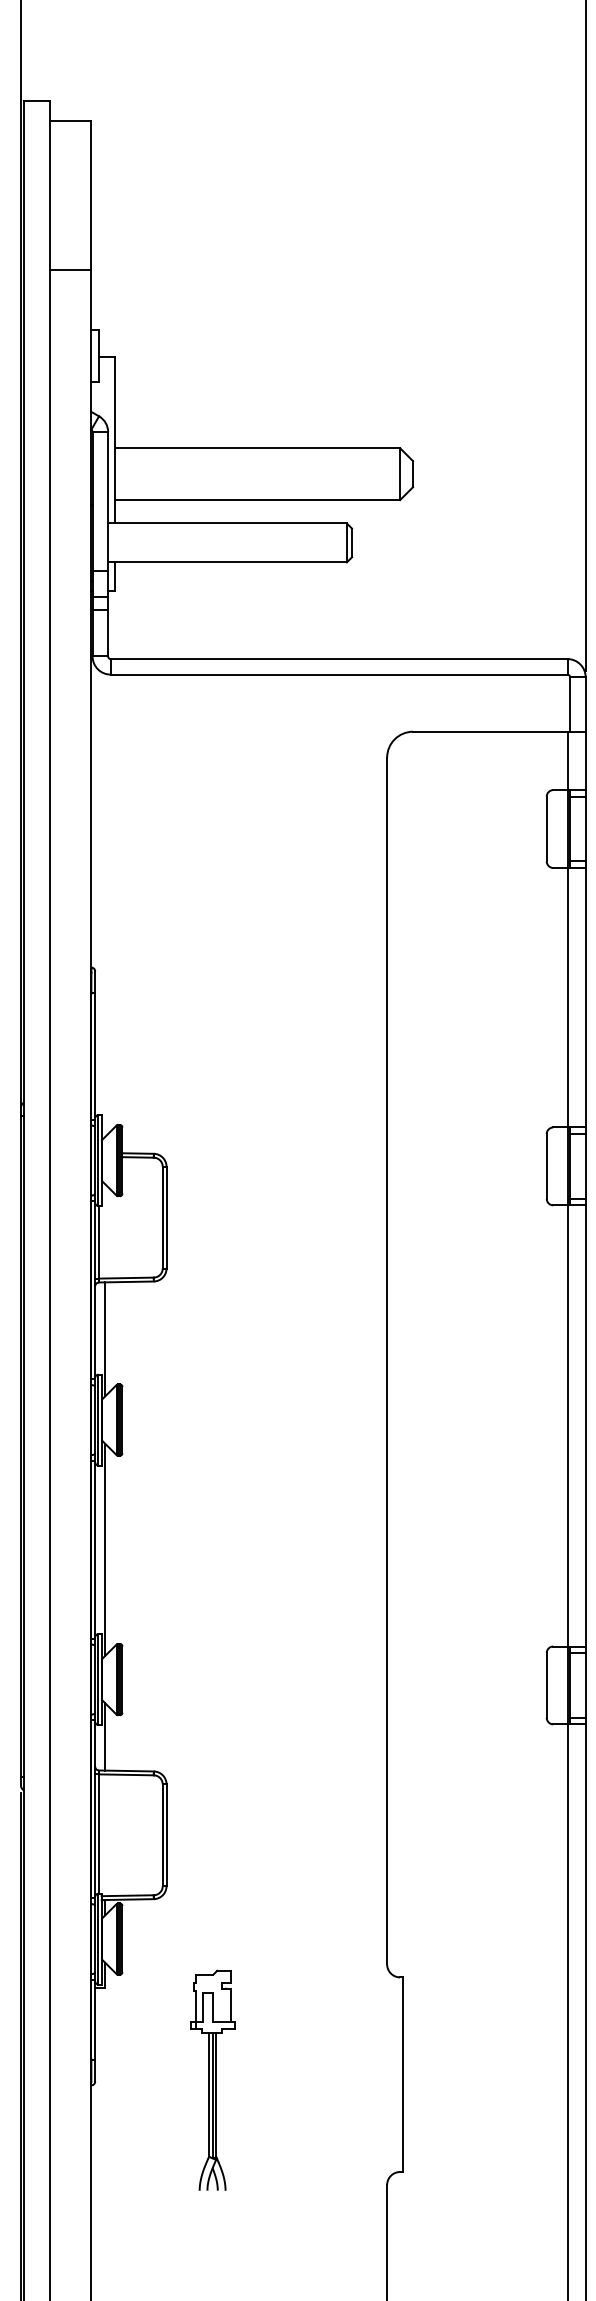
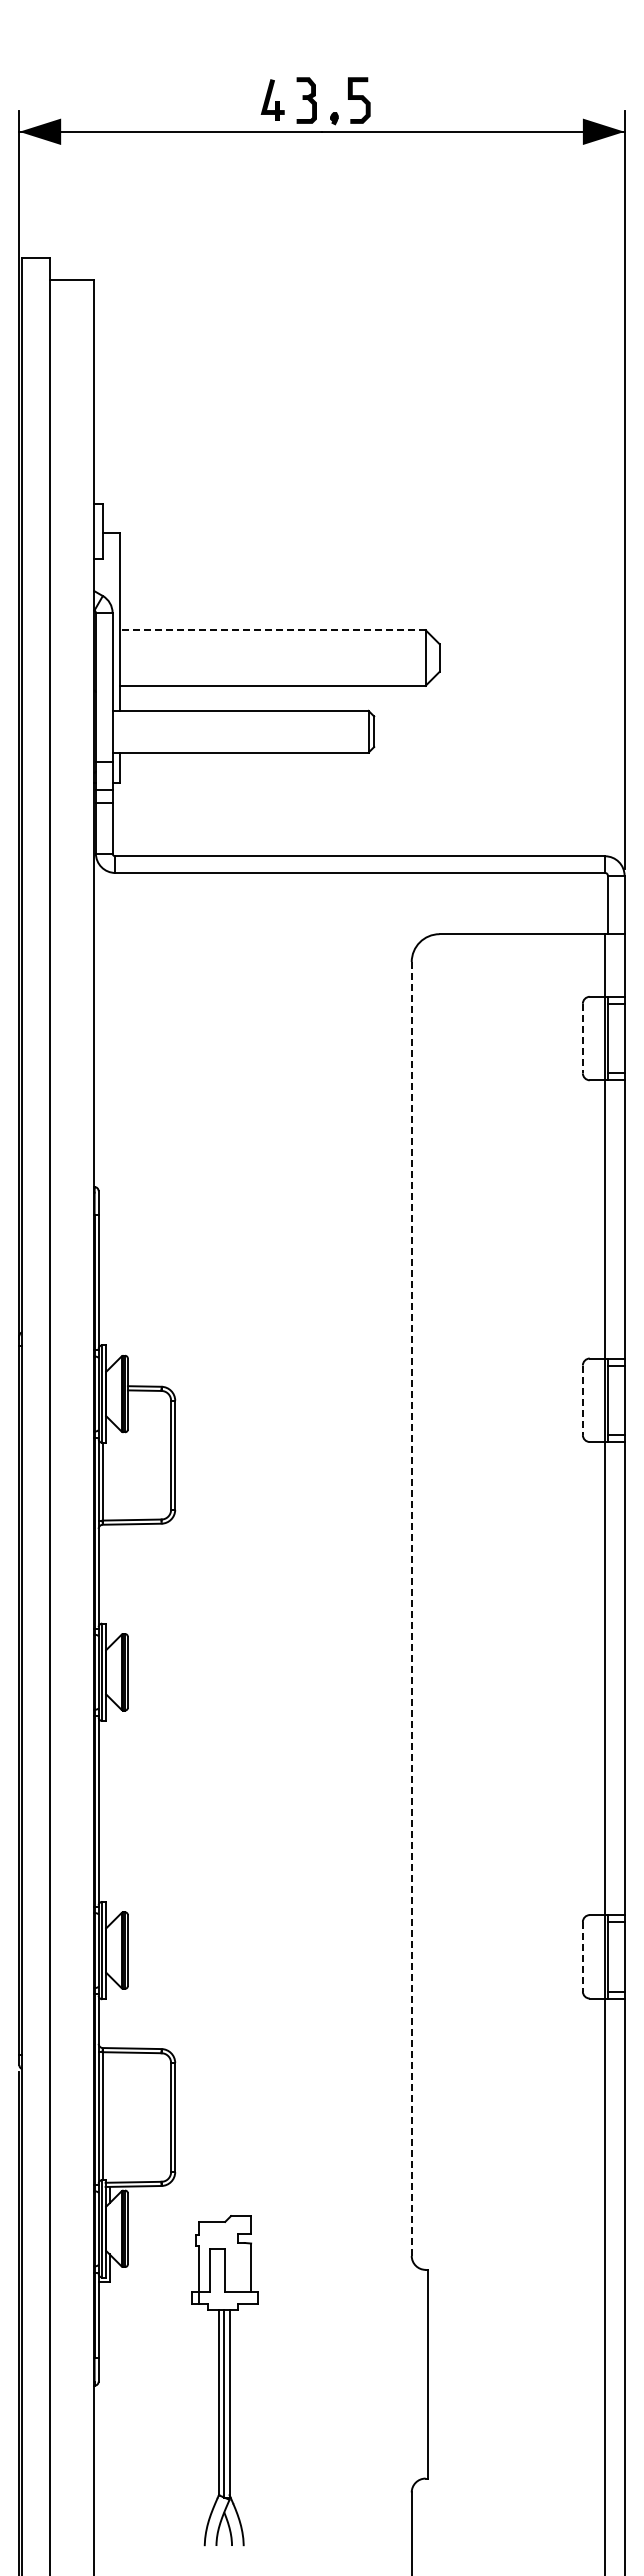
line: (69, 270) -> (71, 439), removed
line: (257, 448) -> (272, 630), solid -> dashed
line: (546, 829) -> (582, 1038), solid -> dashed
line: (546, 1166) -> (582, 1400), solid -> dashed
line: (105, 1339) -> (109, 1585), removed
line: (386, 1360) -> (411, 1608), solid -> dashed
line: (105, 1548) -> (109, 1810), removed
line: (546, 1685) -> (582, 1956), solid -> dashed
line: (105, 1737) -> (109, 2012), removed
part: (213, 2079) -> (225, 2379), size x1.4

